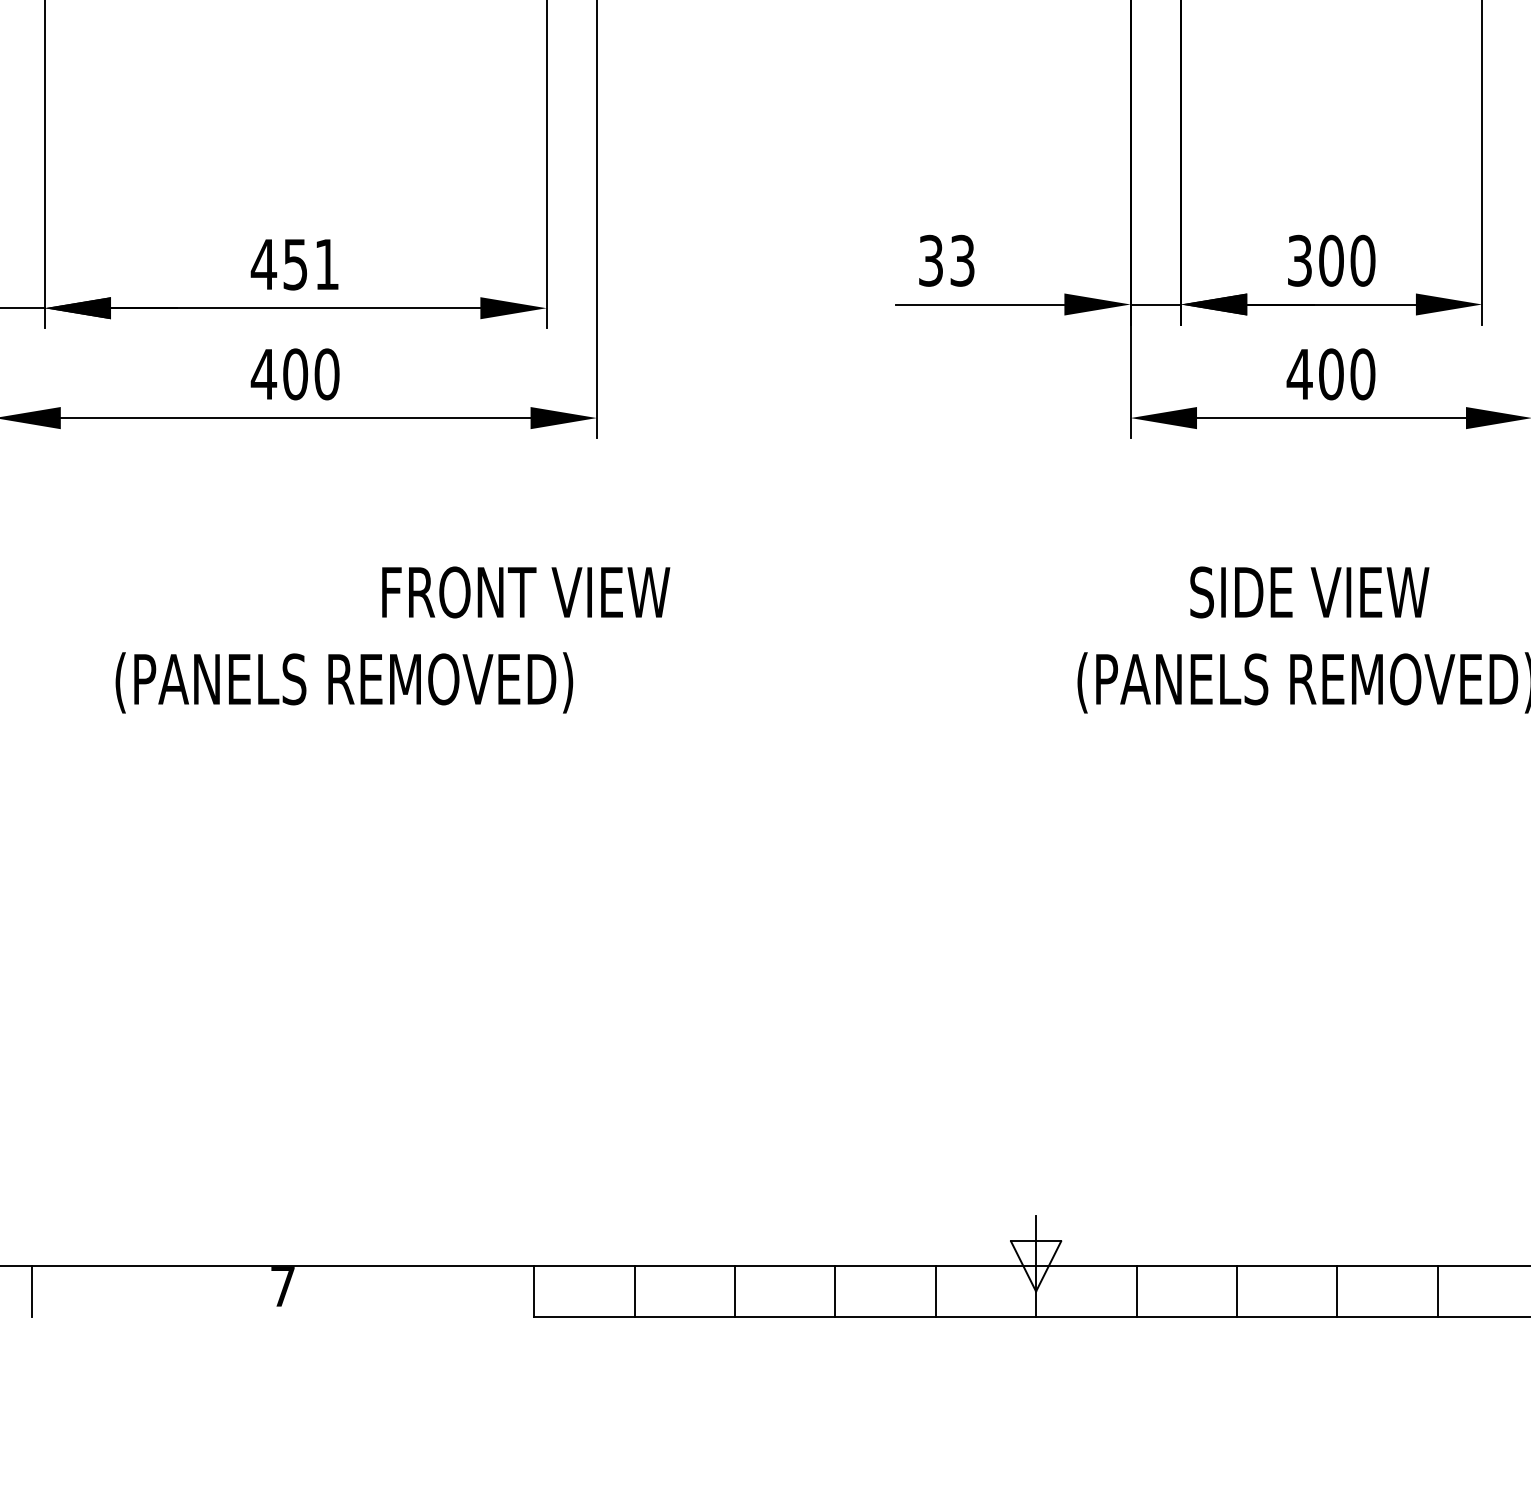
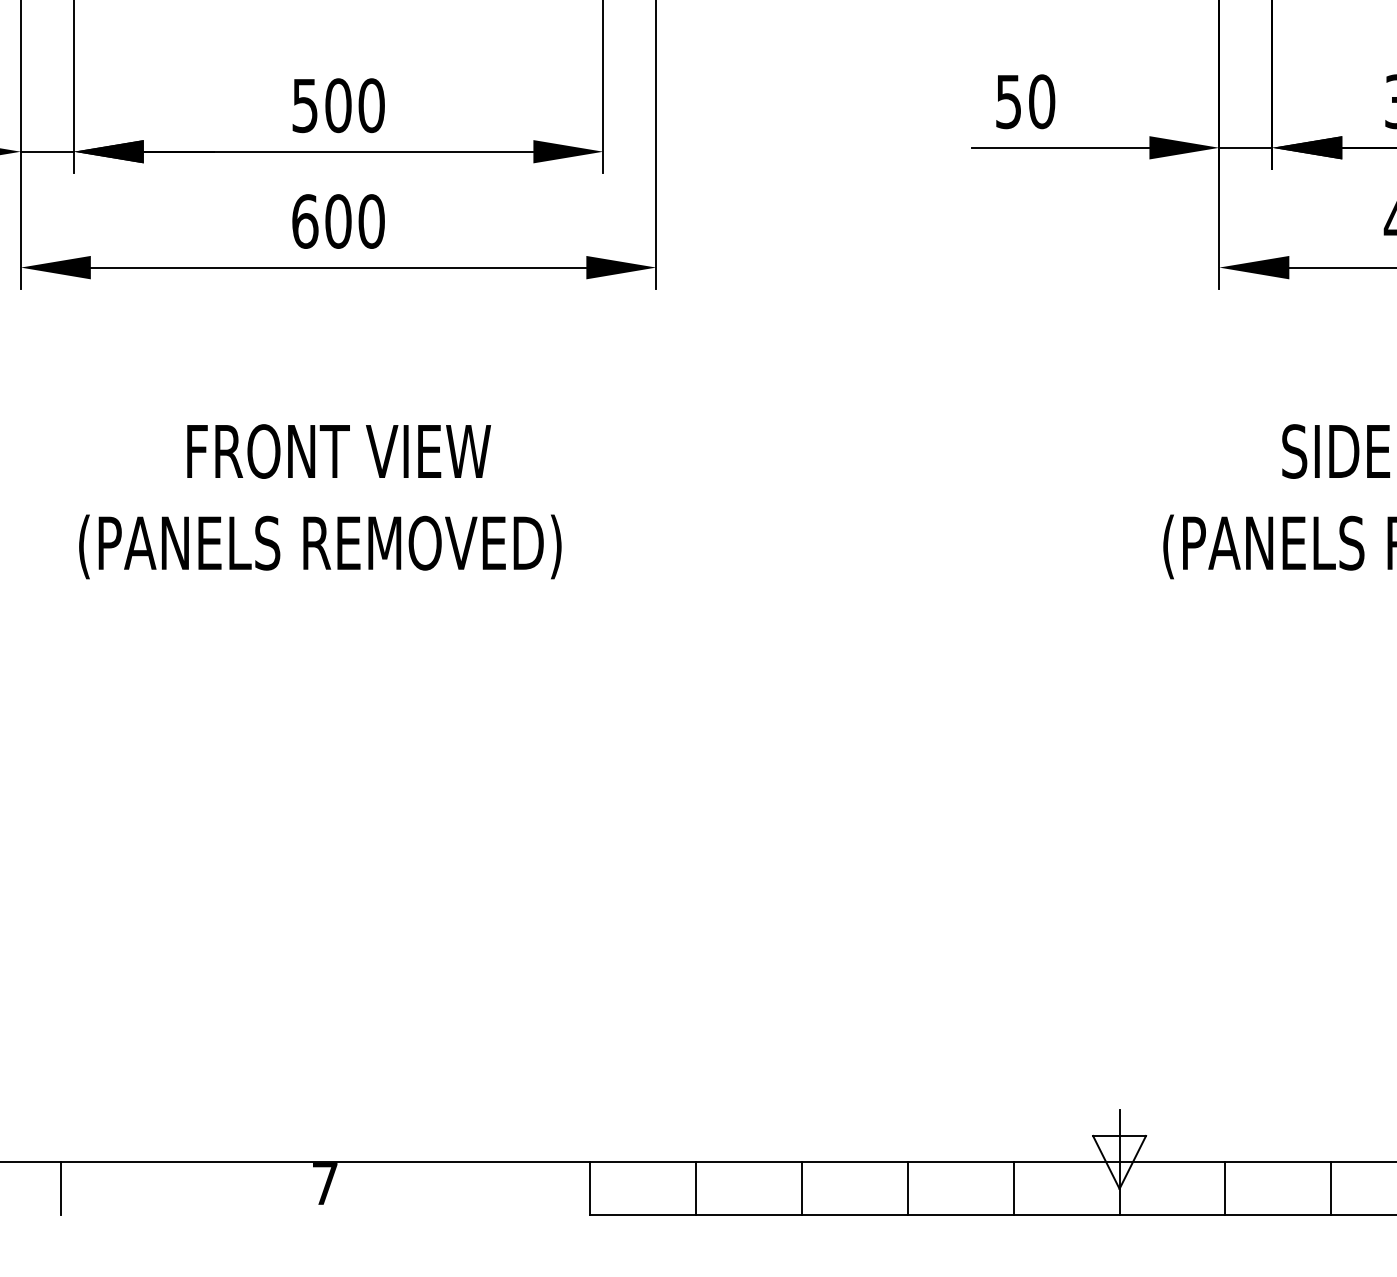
text: (947, 260) -> (1026, 101), 33 -> 50
text: (294, 264) -> (337, 105), 451 -> 500
text: (263, 374) -> (304, 221), 400 -> 600
text: (526, 592) -> (339, 451), moved
text: (344, 682) -> (320, 546), moved

